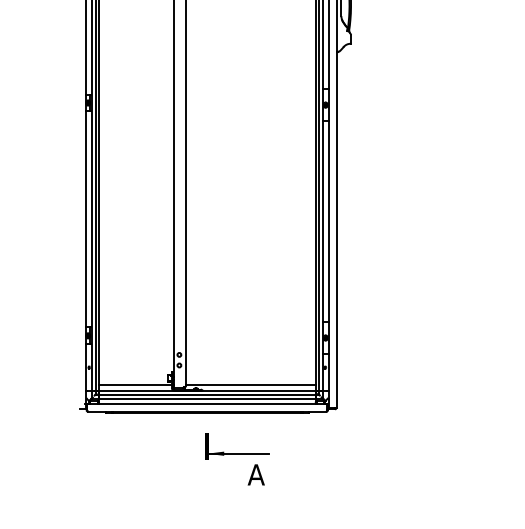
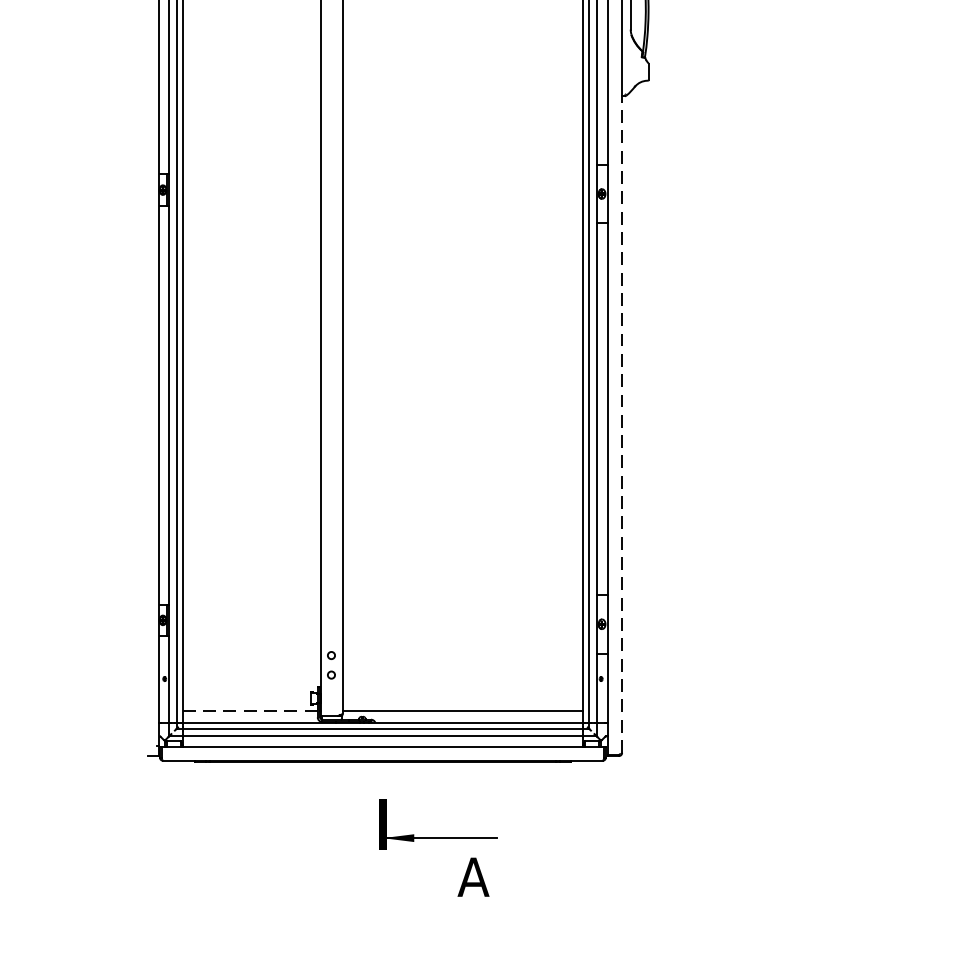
line: (336, 229) -> (621, 423), solid -> dashed
line: (135, 384) -> (250, 710), solid -> dashed

